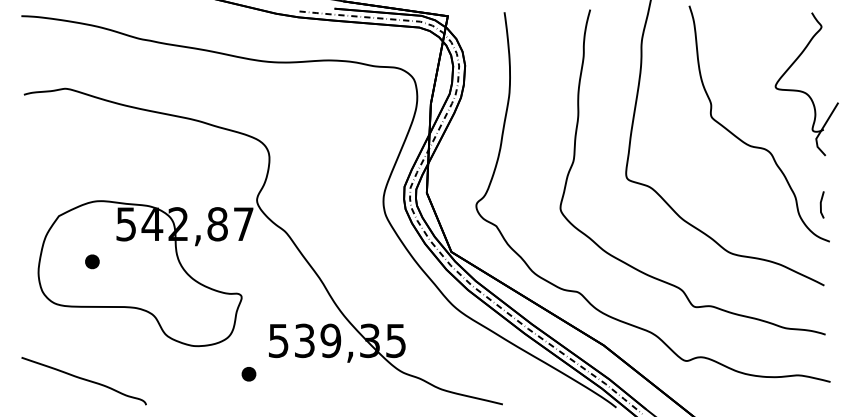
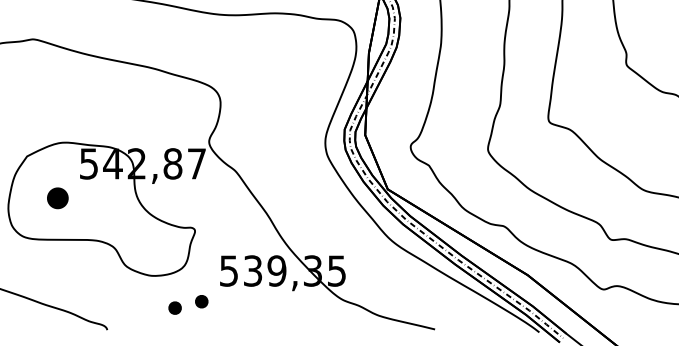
part: (92, 261) -> (57, 198), size x1.6
part: (219, 381) -> (174, 308), added

